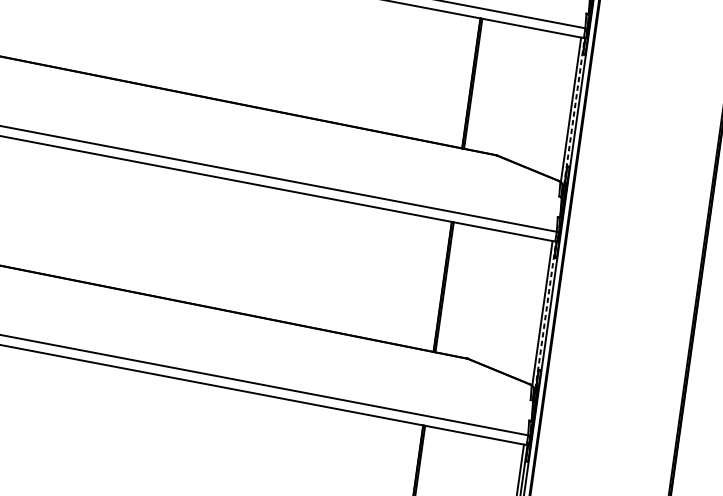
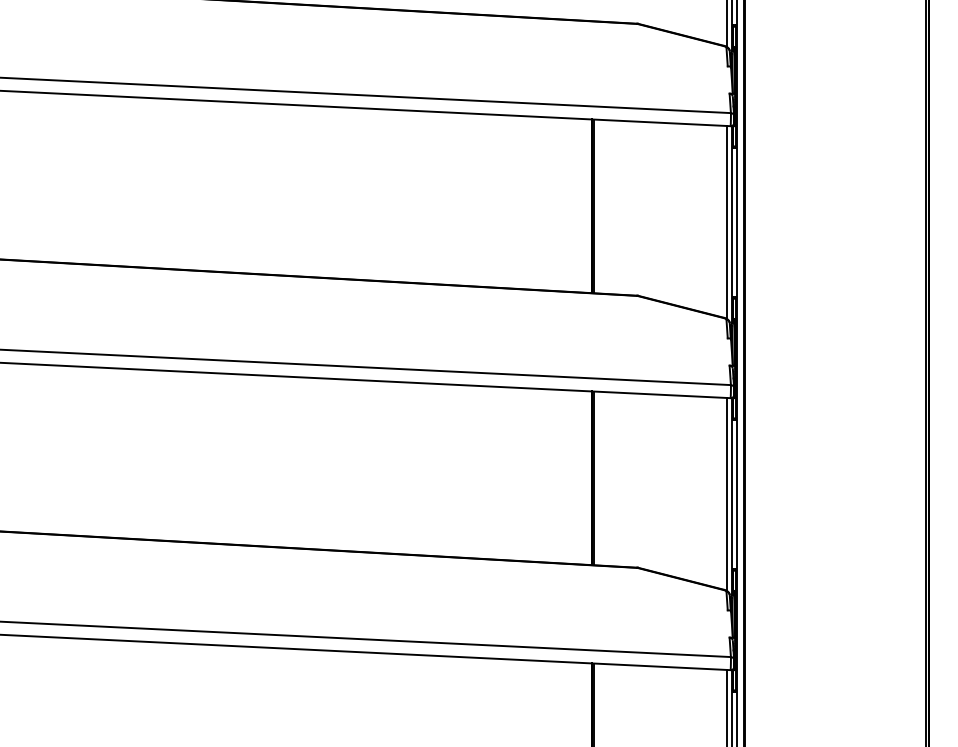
line: (574, 111) -> (731, 224), dashed -> solid
line: (545, 315) -> (731, 496), dashed -> solid

